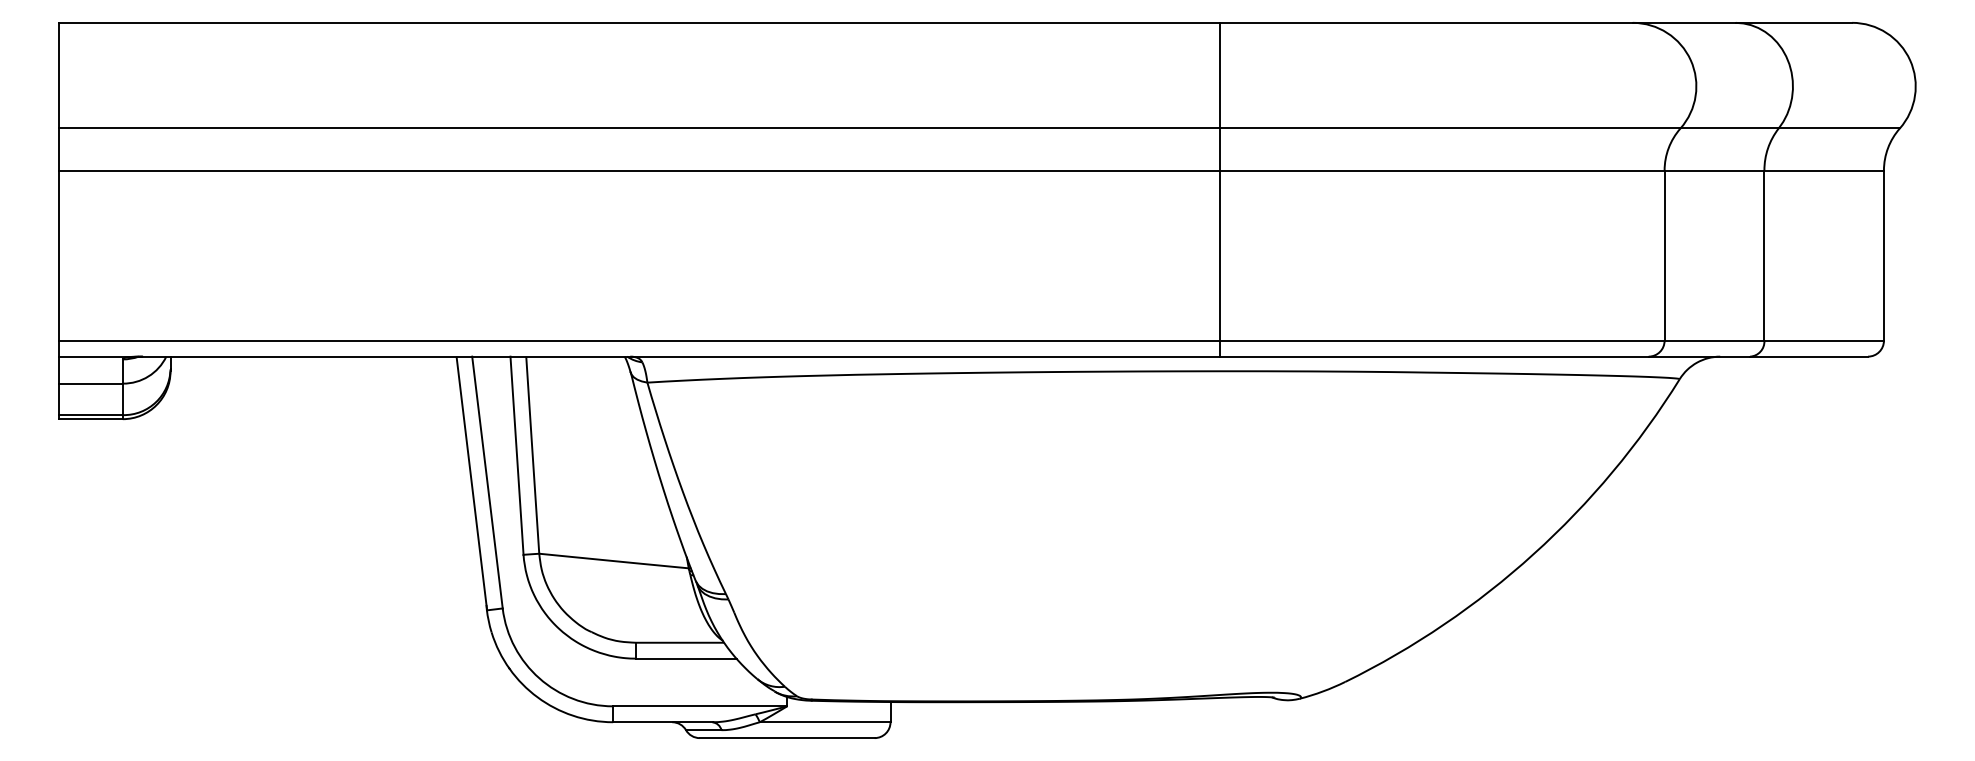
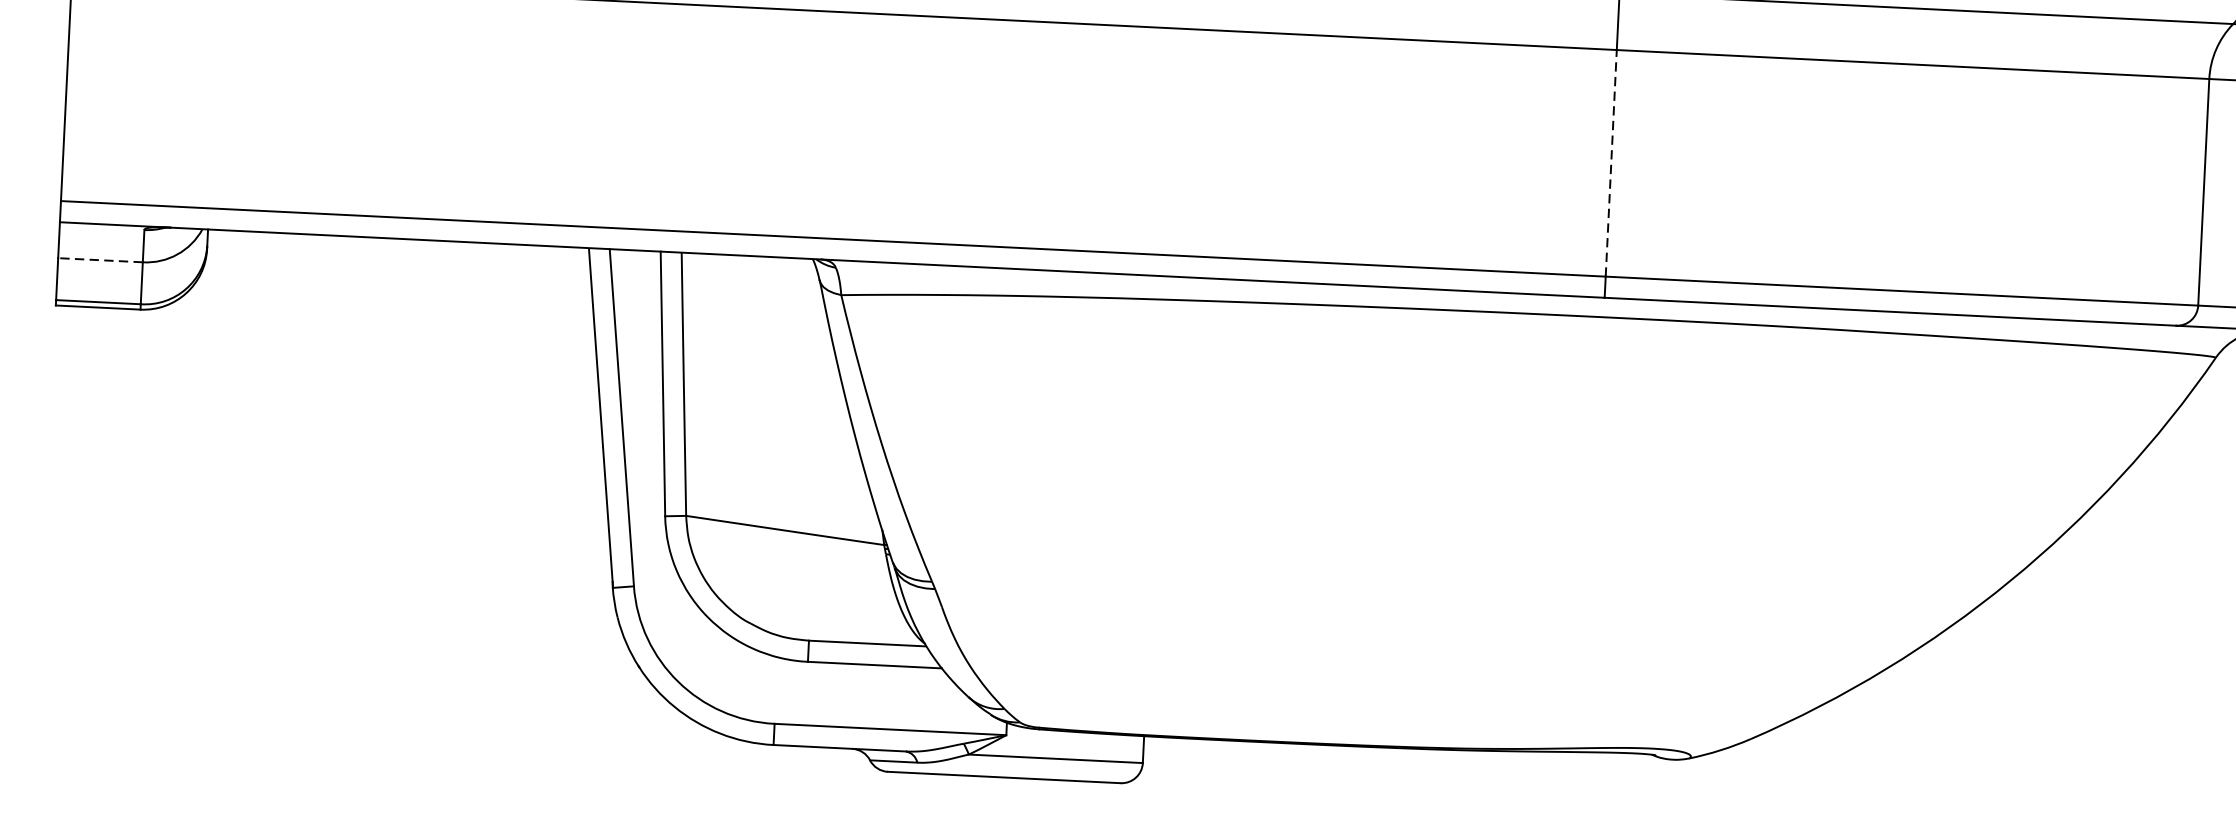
line: (1219, 255) -> (1611, 163), solid -> dashed
line: (91, 383) -> (101, 260), solid -> dashed

